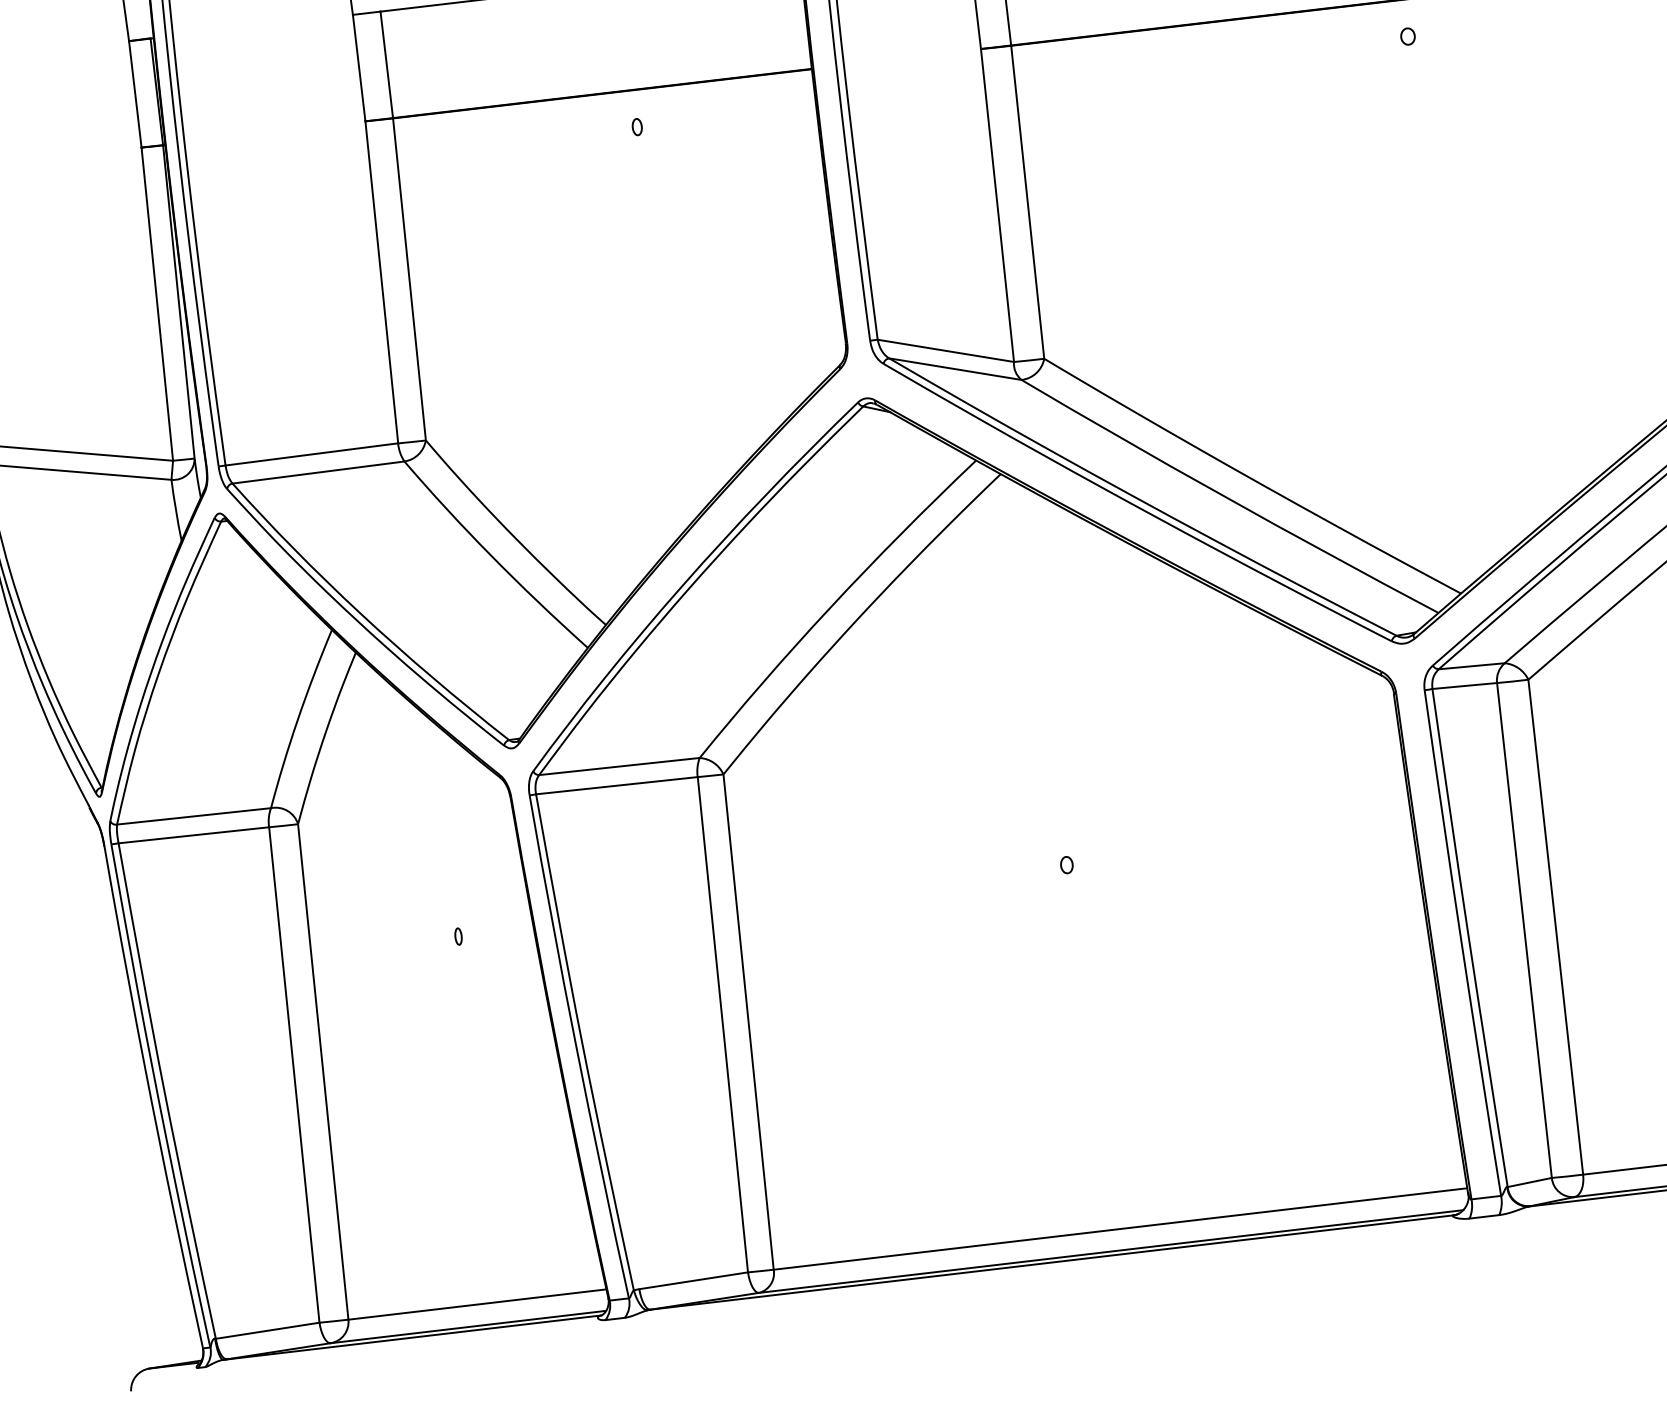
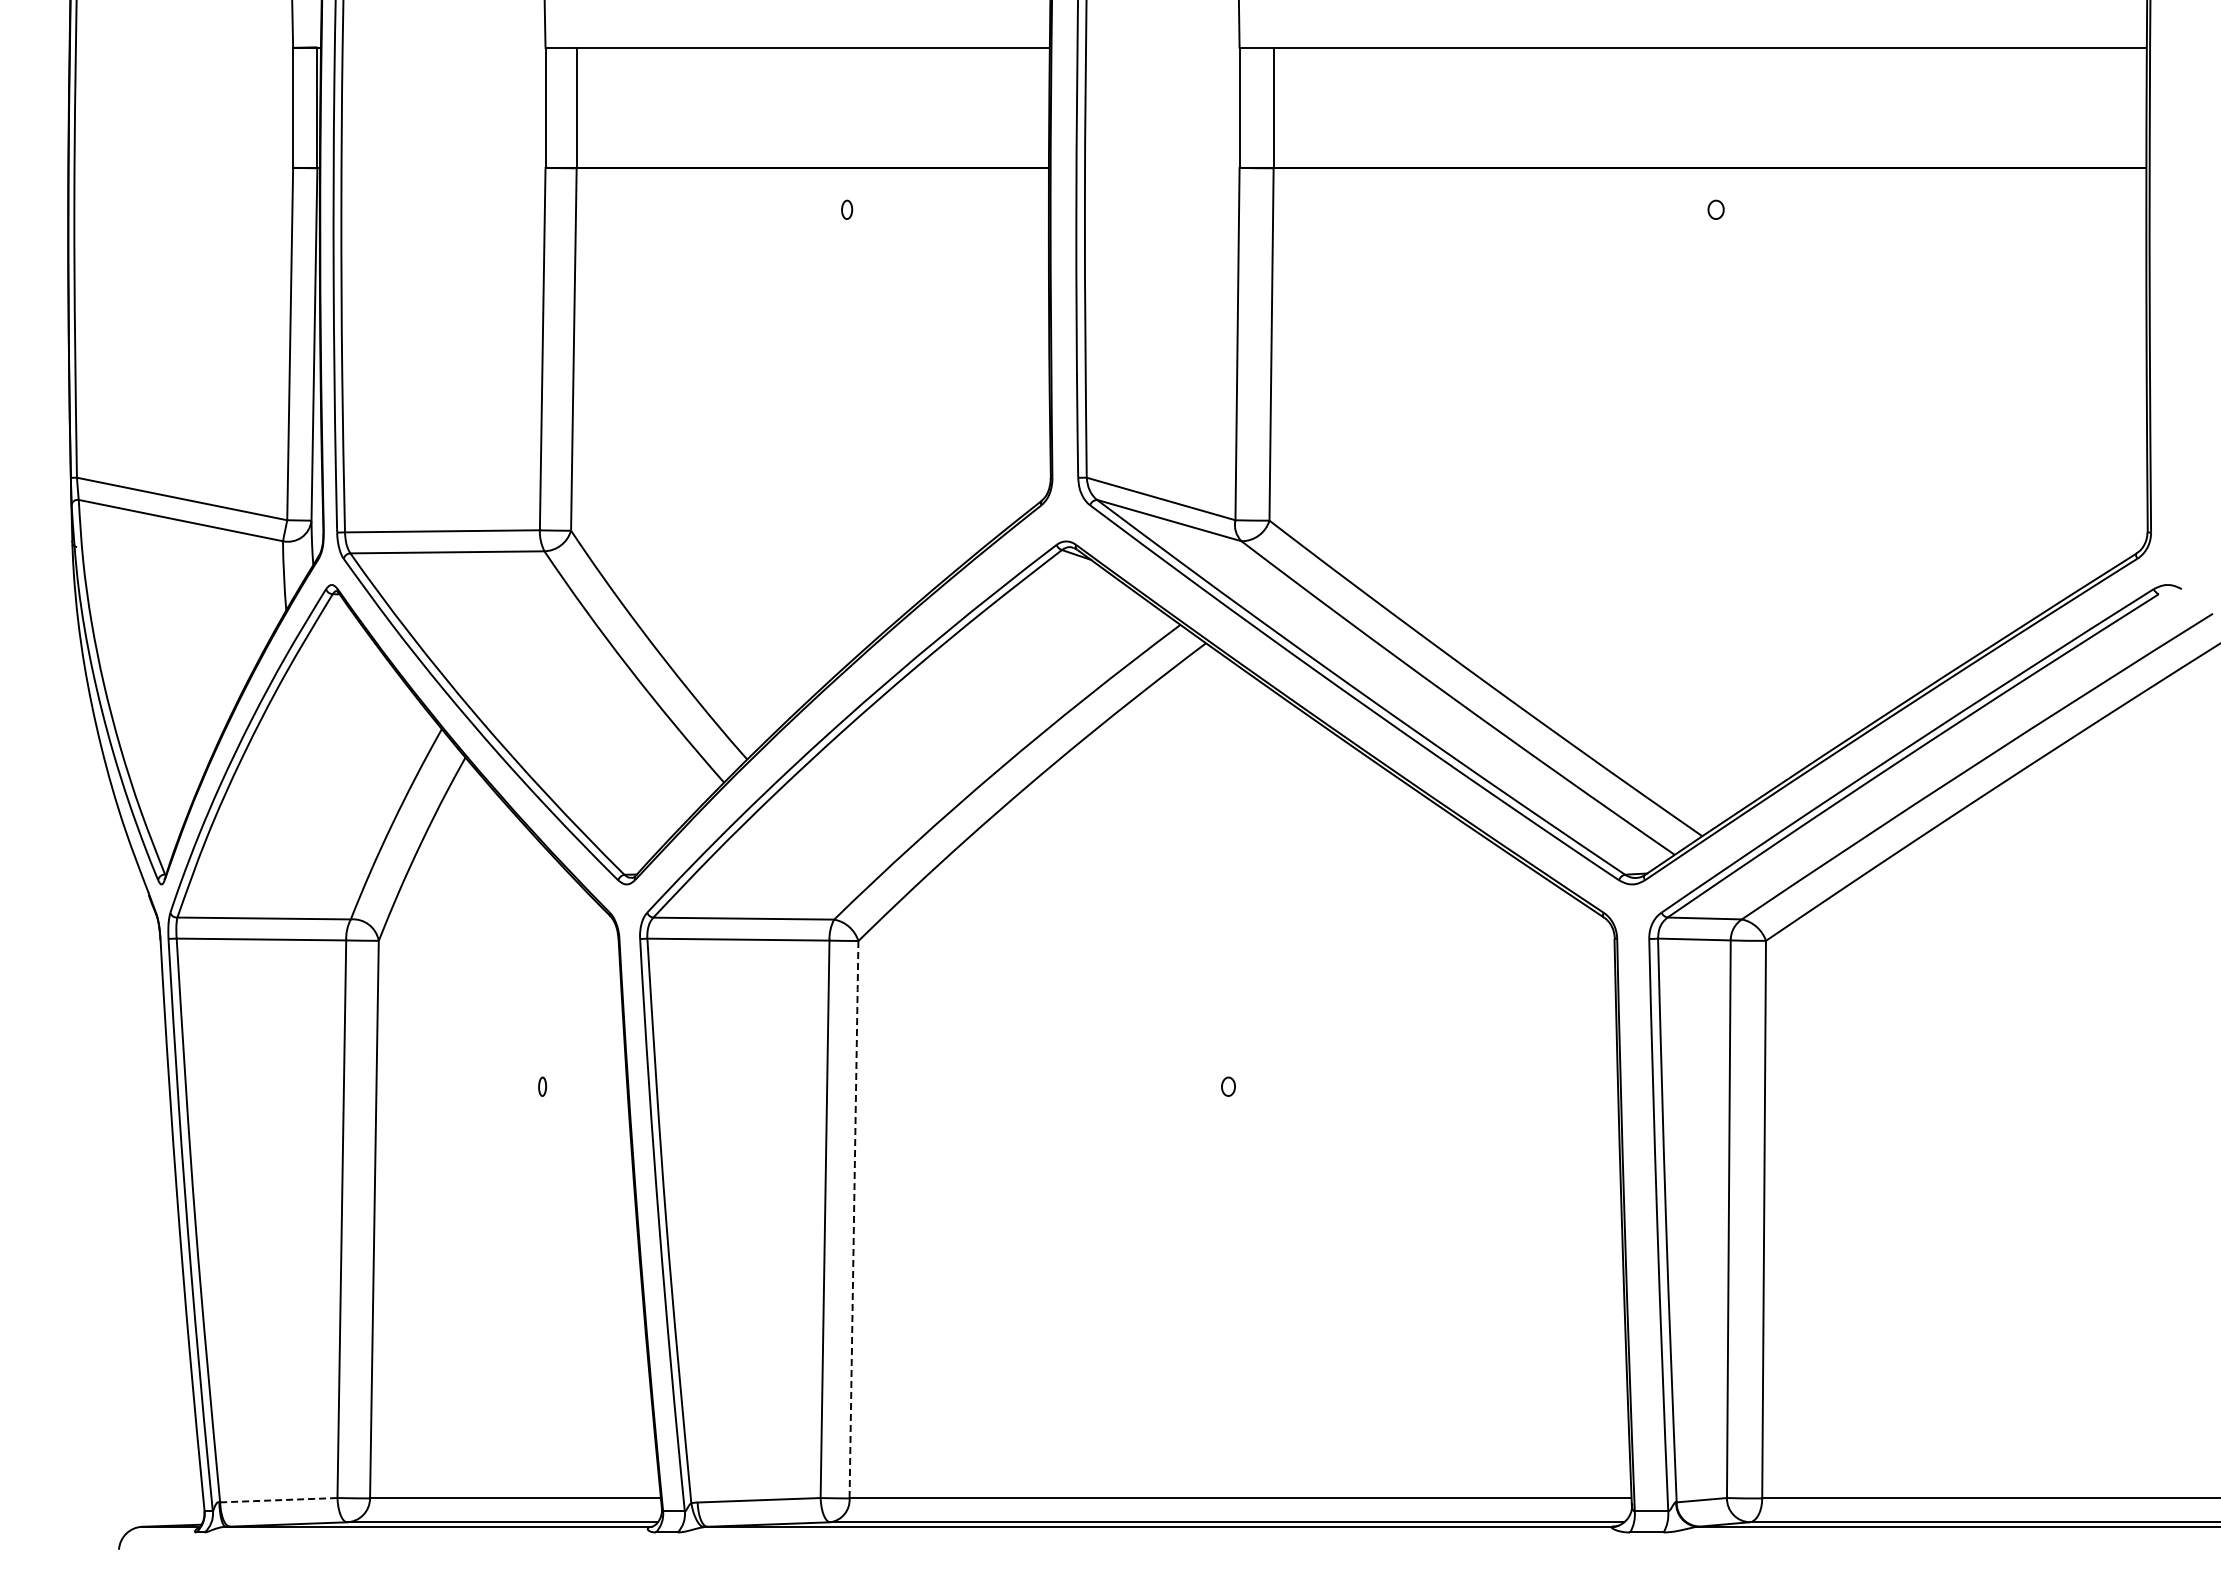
line: (748, 1020) -> (854, 1218), solid -> dashed
line: (267, 1331) -> (278, 1500), solid -> dashed

